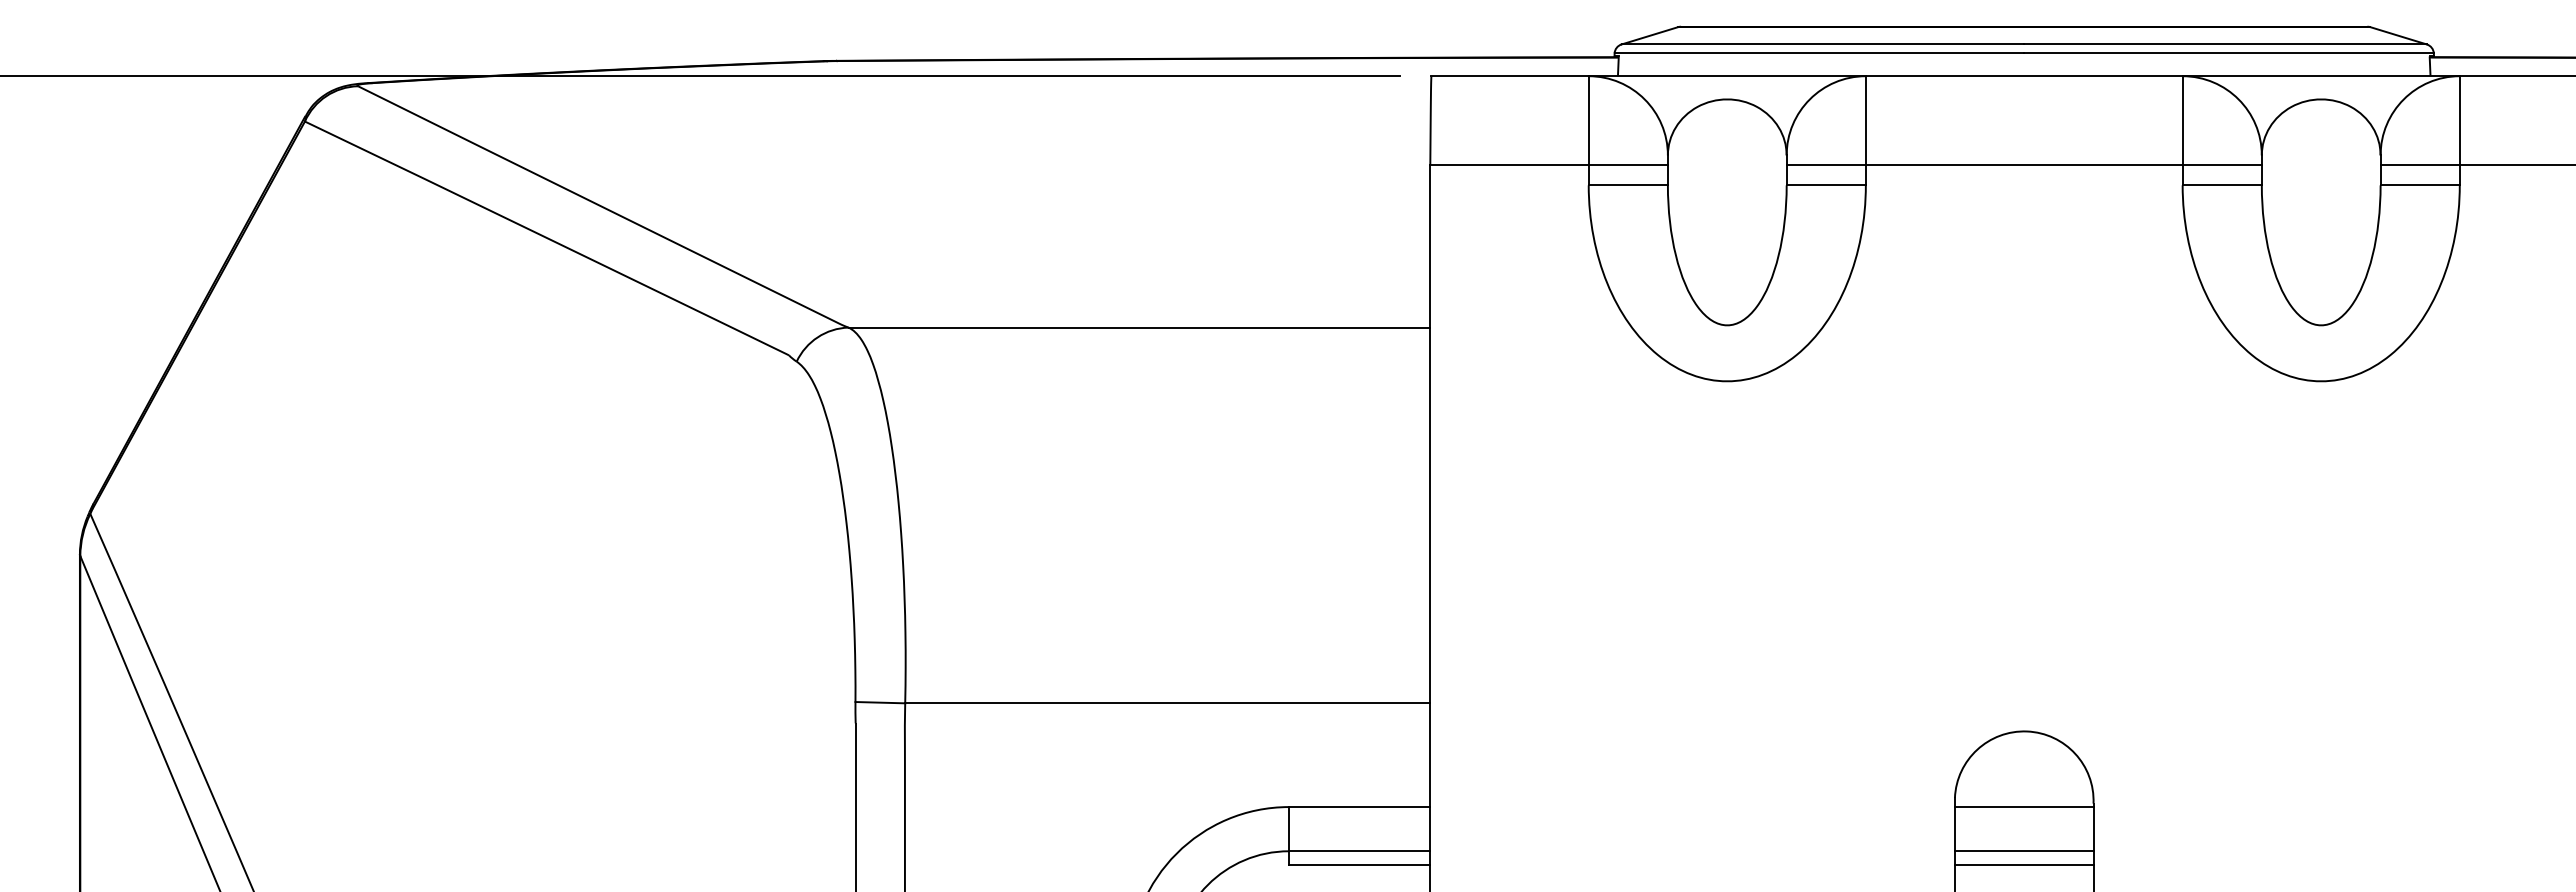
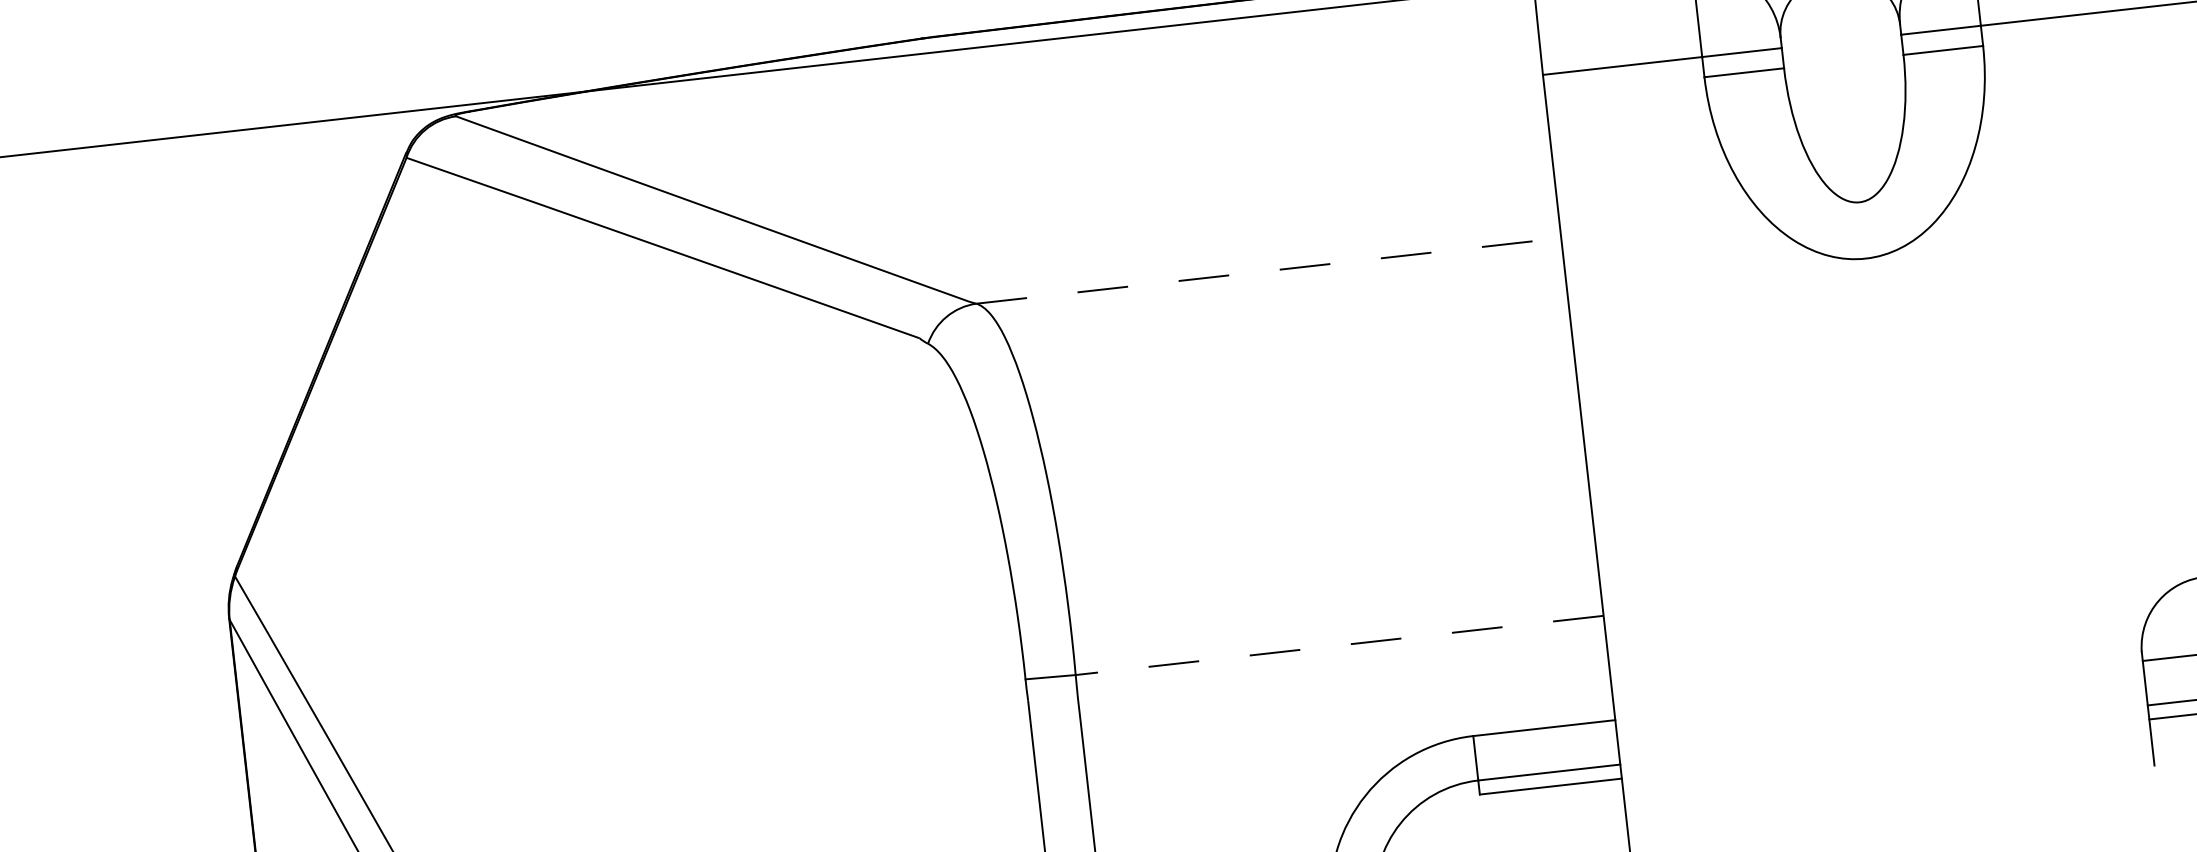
line: (1139, 327) -> (1268, 270), solid -> dashed
line: (1167, 703) -> (1339, 645), solid -> dashed

